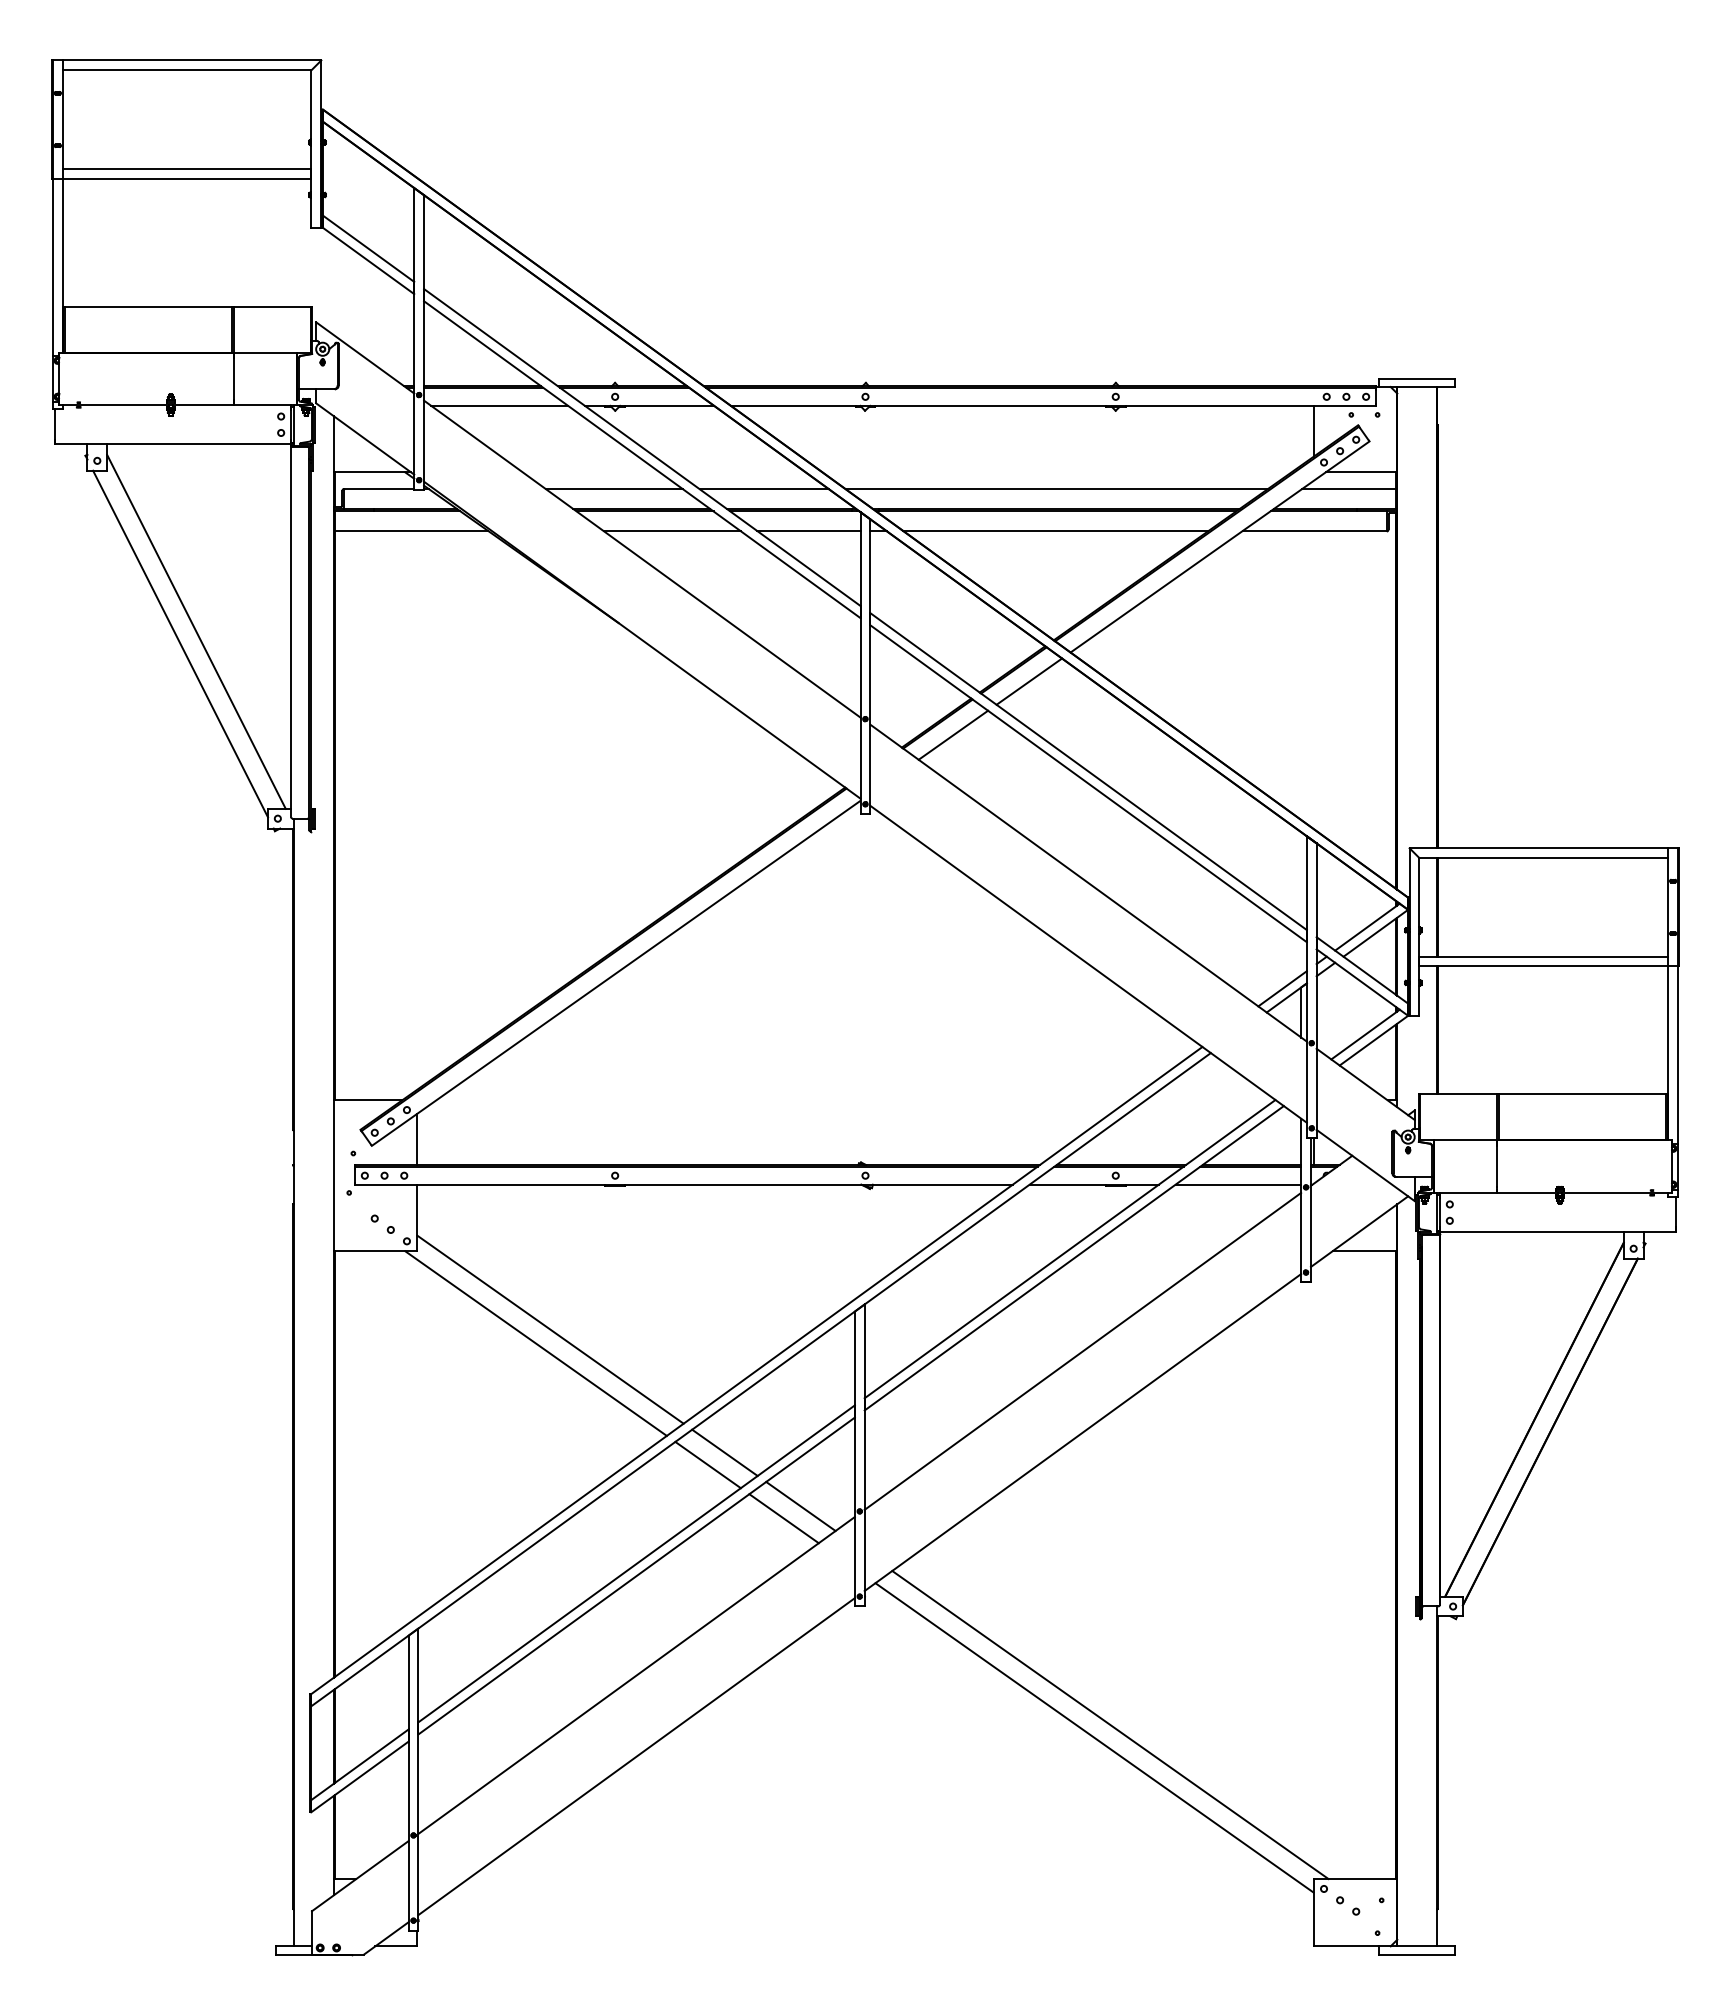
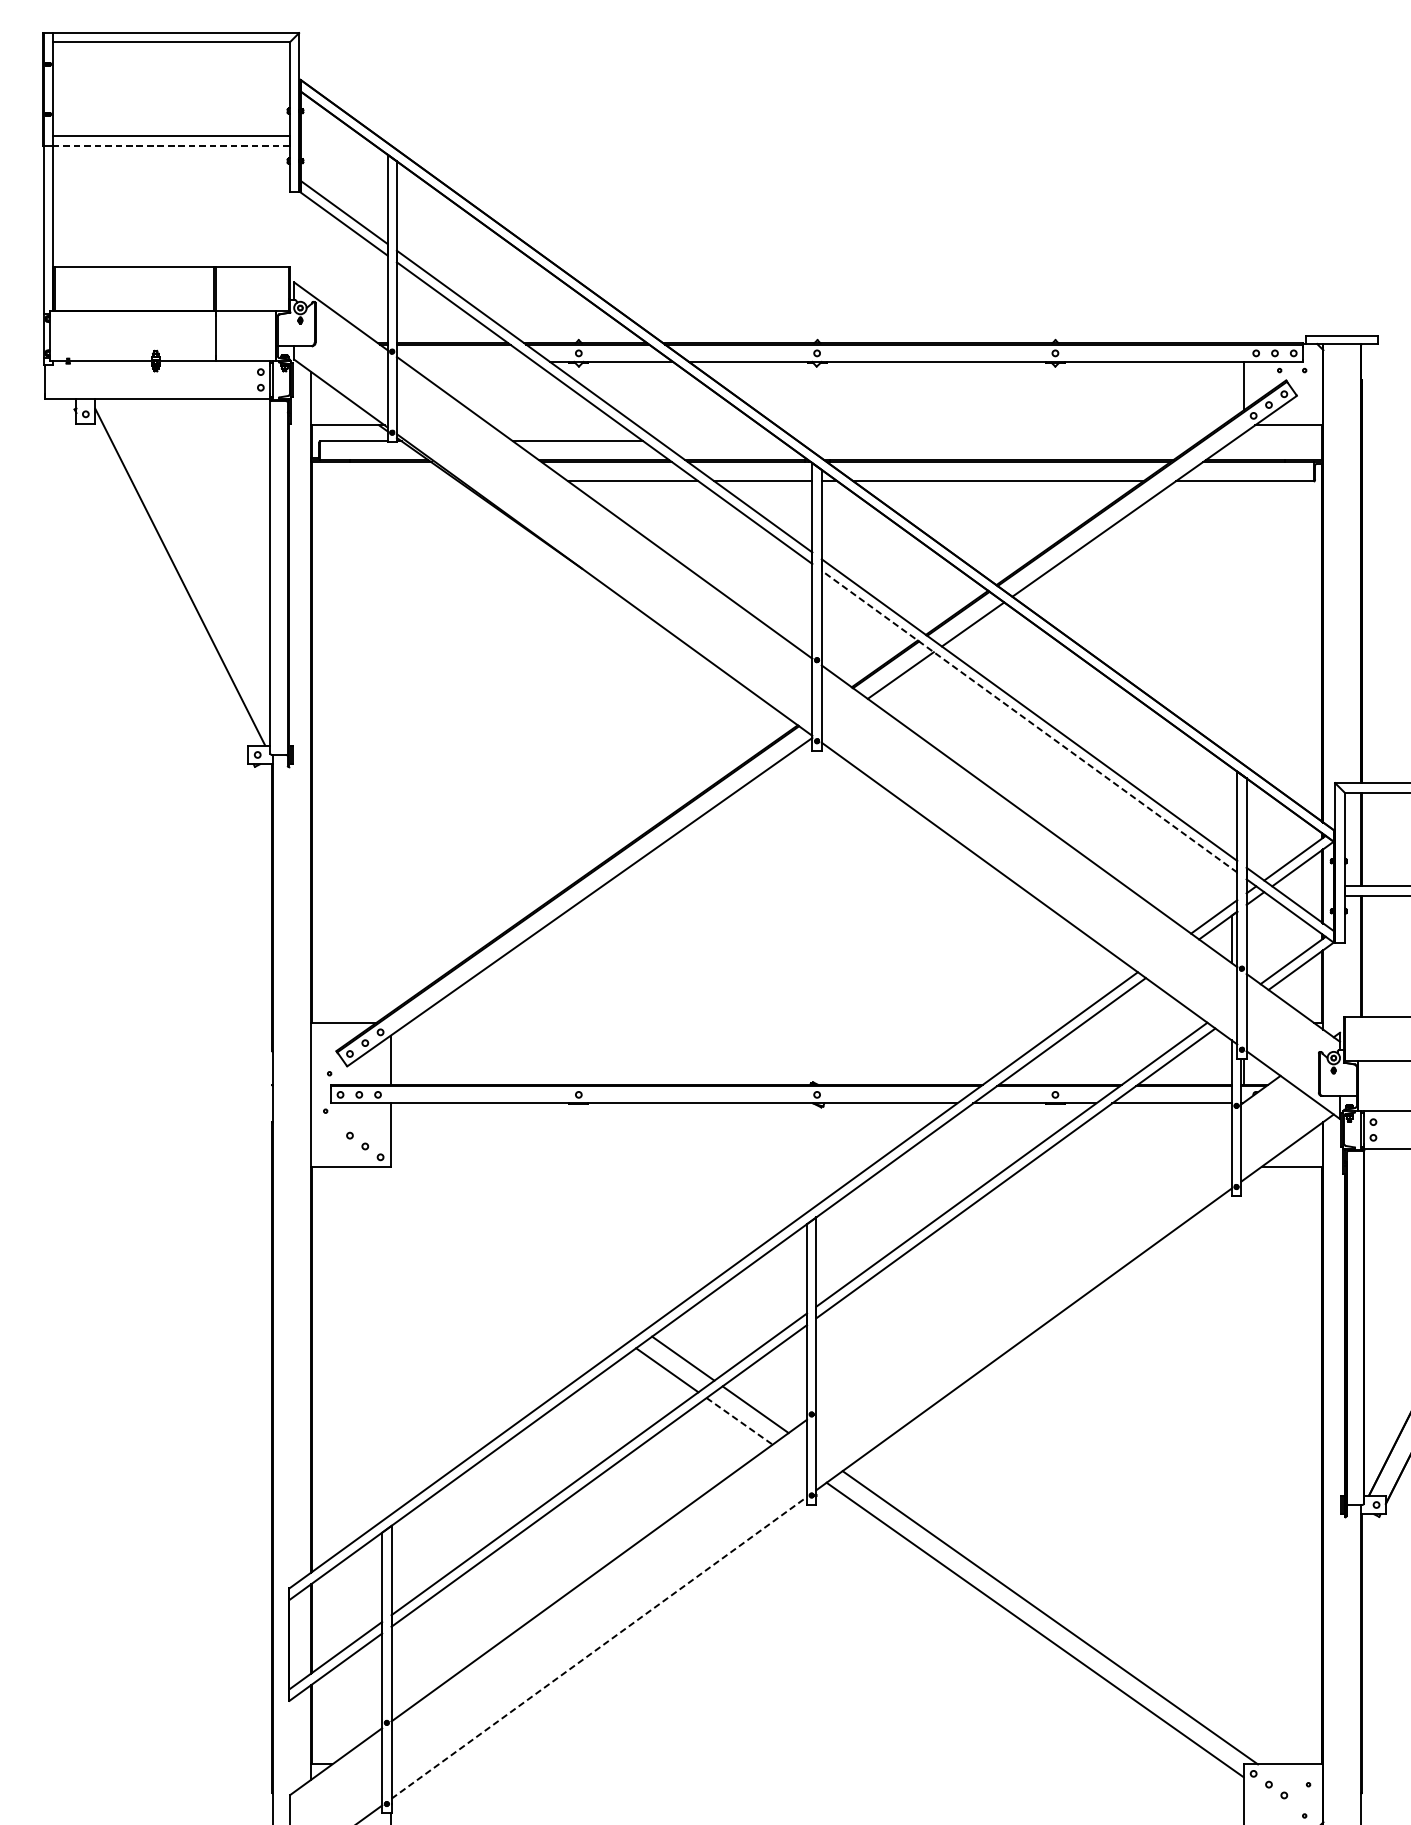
line: (186, 178) -> (170, 145), solid -> dashed
line: (499, 405) -> (468, 361), removed
line: (763, 489) -> (720, 441), removed
line: (1056, 489) -> (998, 441), removed
line: (1348, 489) -> (1276, 441), removed
line: (411, 531) -> (384, 481), removed
line: (180, 643) -> (165, 588), removed
line: (1088, 783) -> (1029, 721), solid -> dashed
line: (550, 1329) -> (517, 1241), removed
line: (535, 1343) -> (502, 1254), removed
line: (1082, 1350) -> (1023, 1261), removed
line: (784, 1518) -> (740, 1421), solid -> dashed
line: (636, 1756) -> (599, 1647), solid -> dashed

